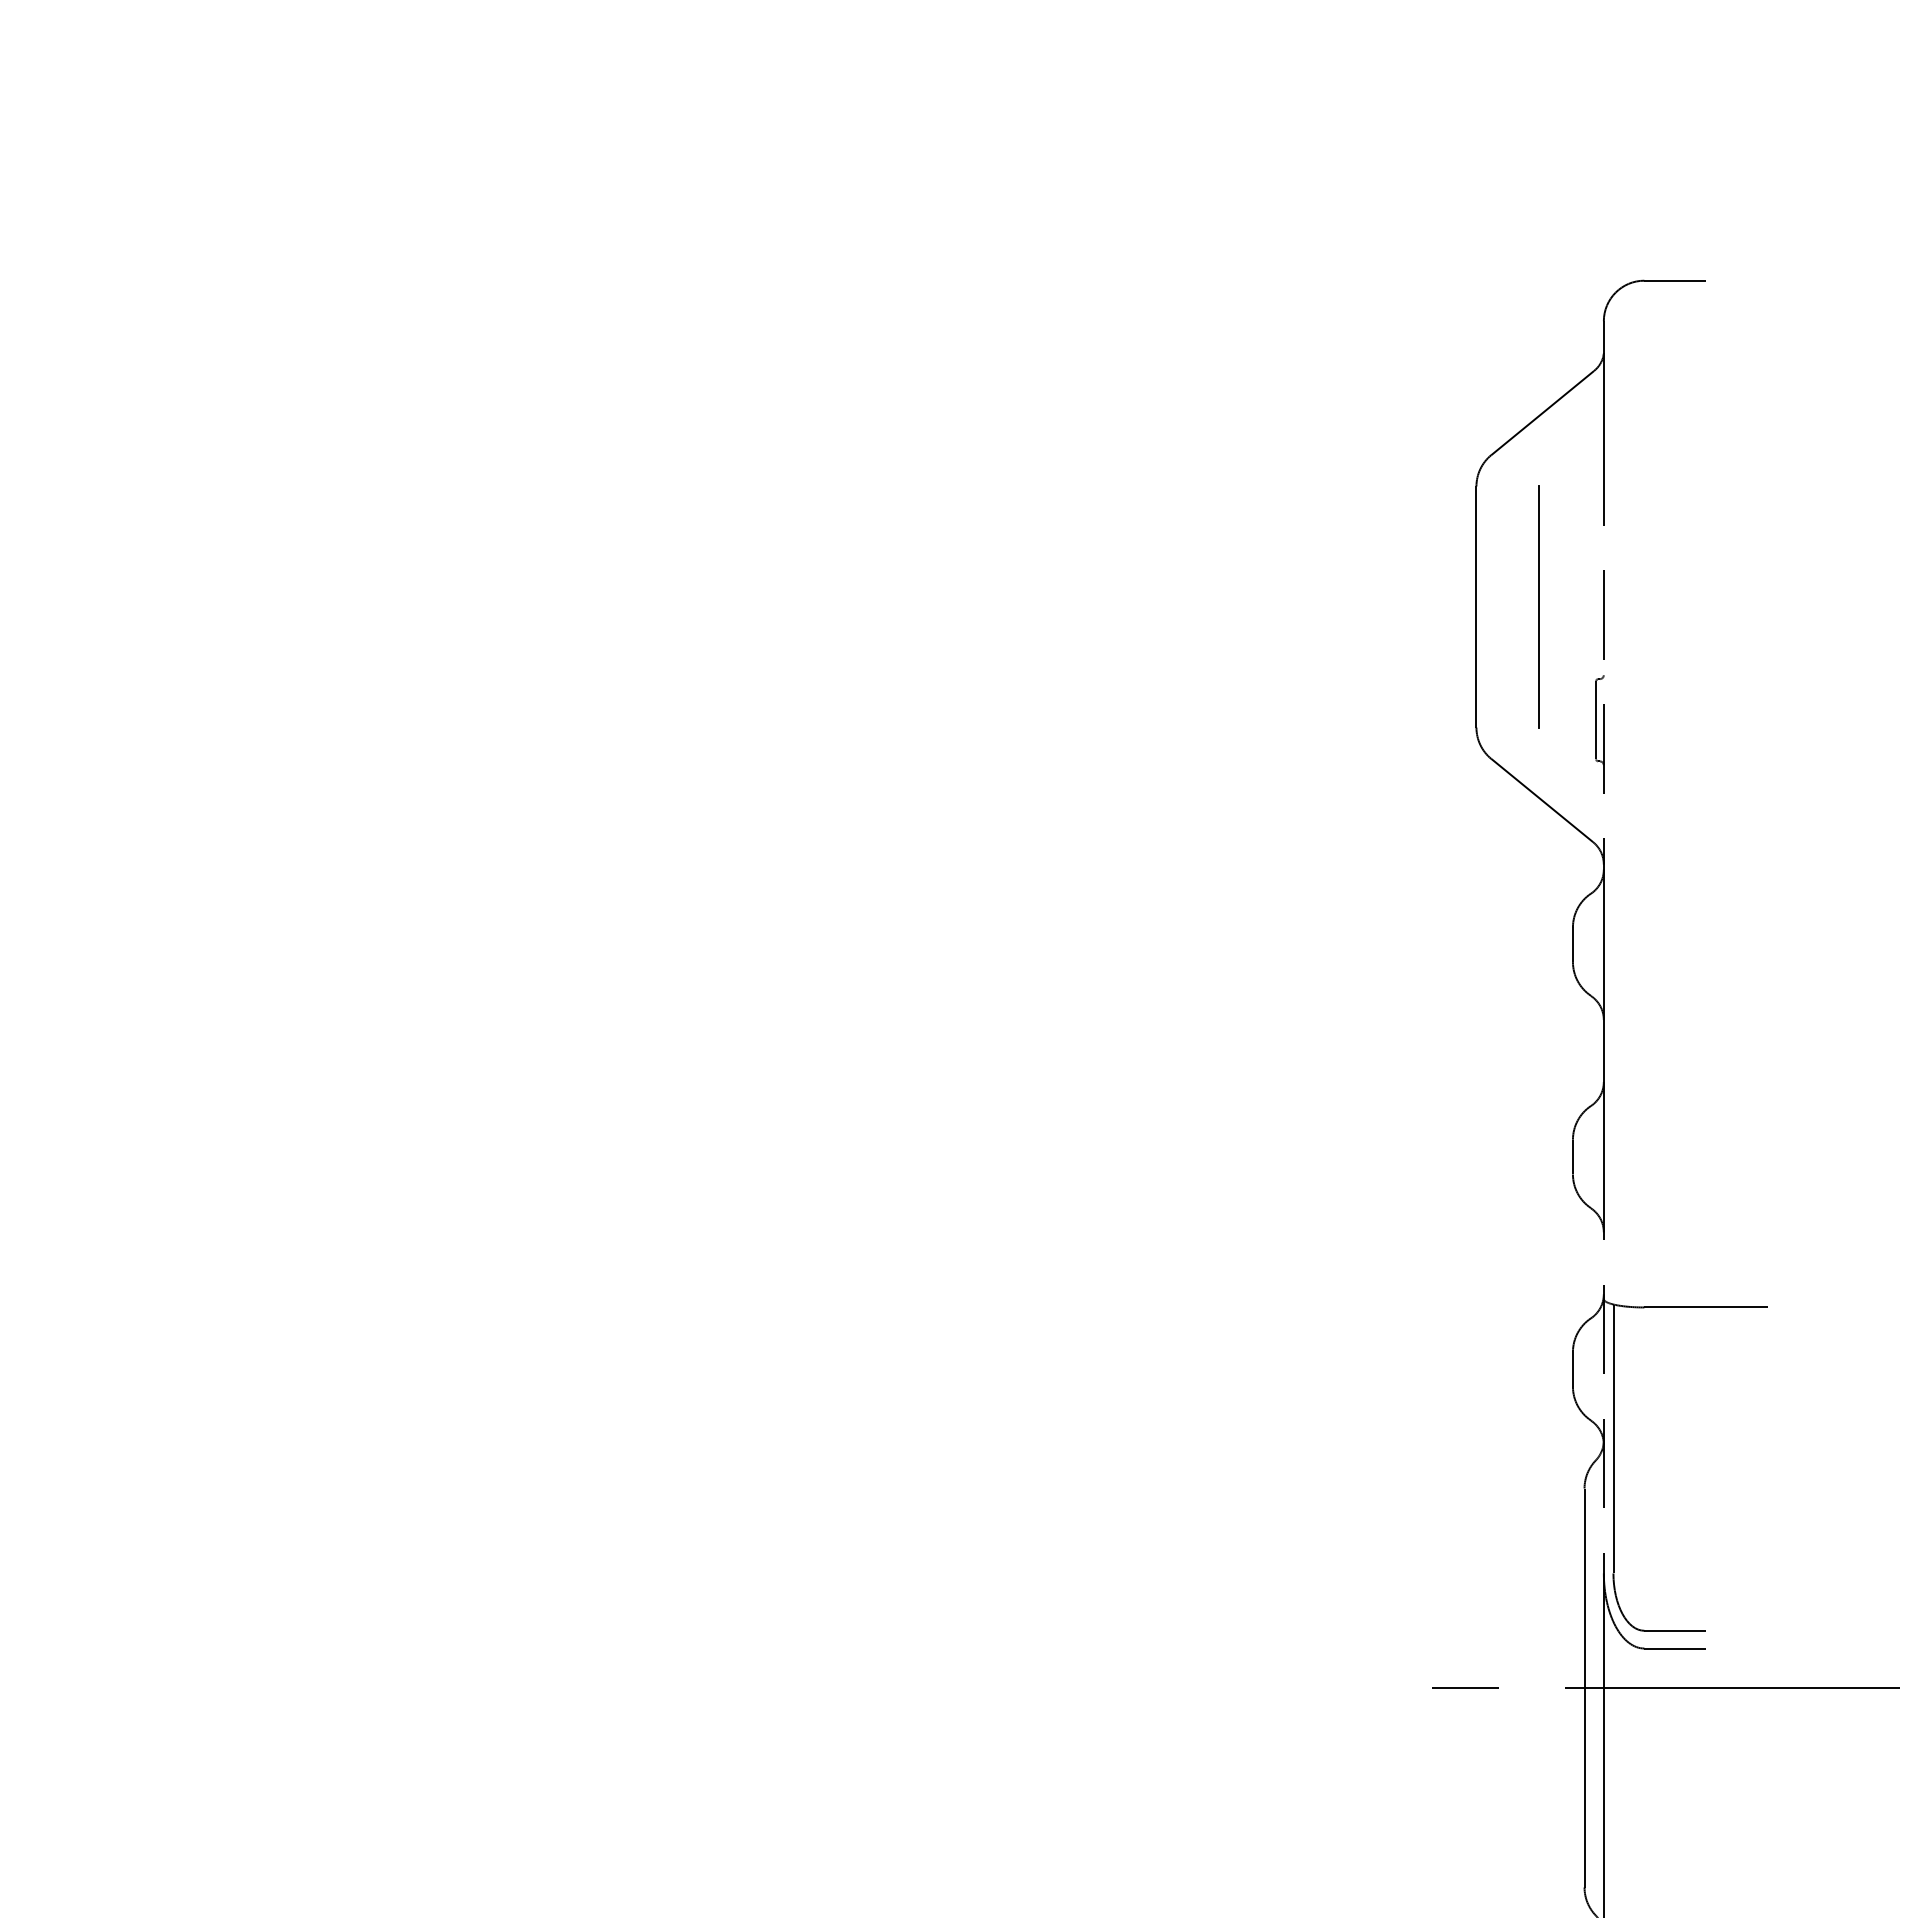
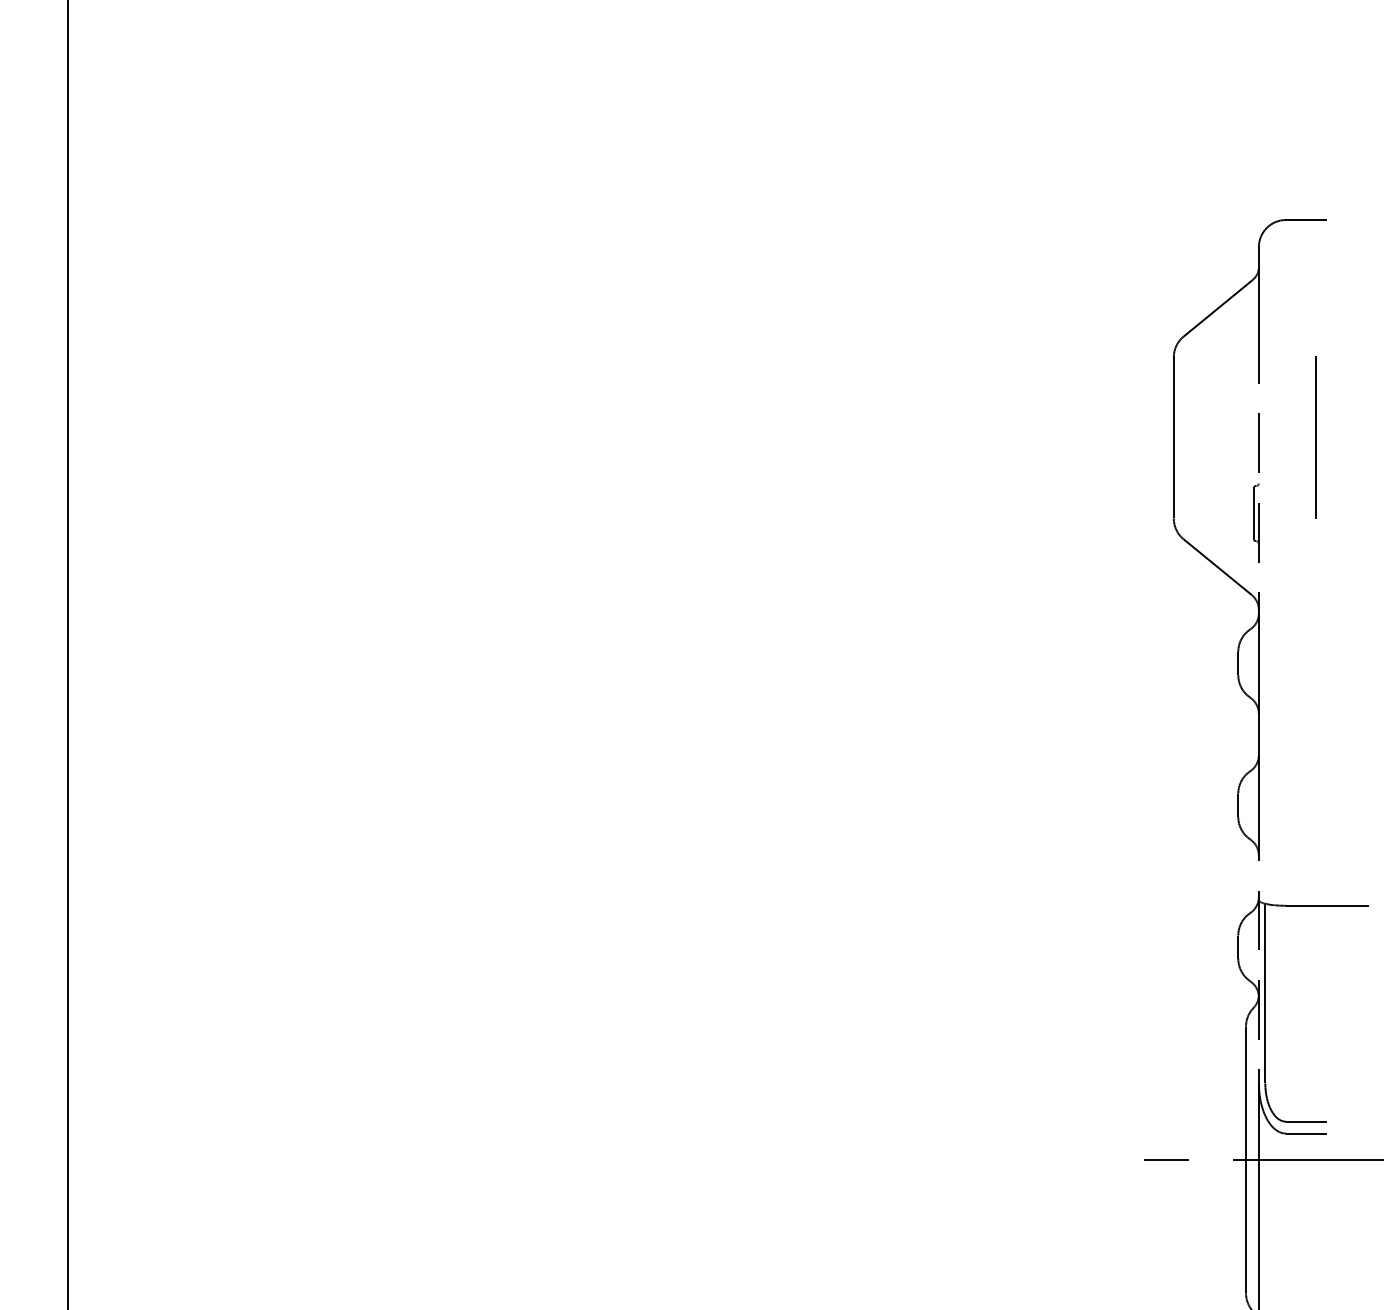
line: (1538, 606) -> (1315, 437), moved

